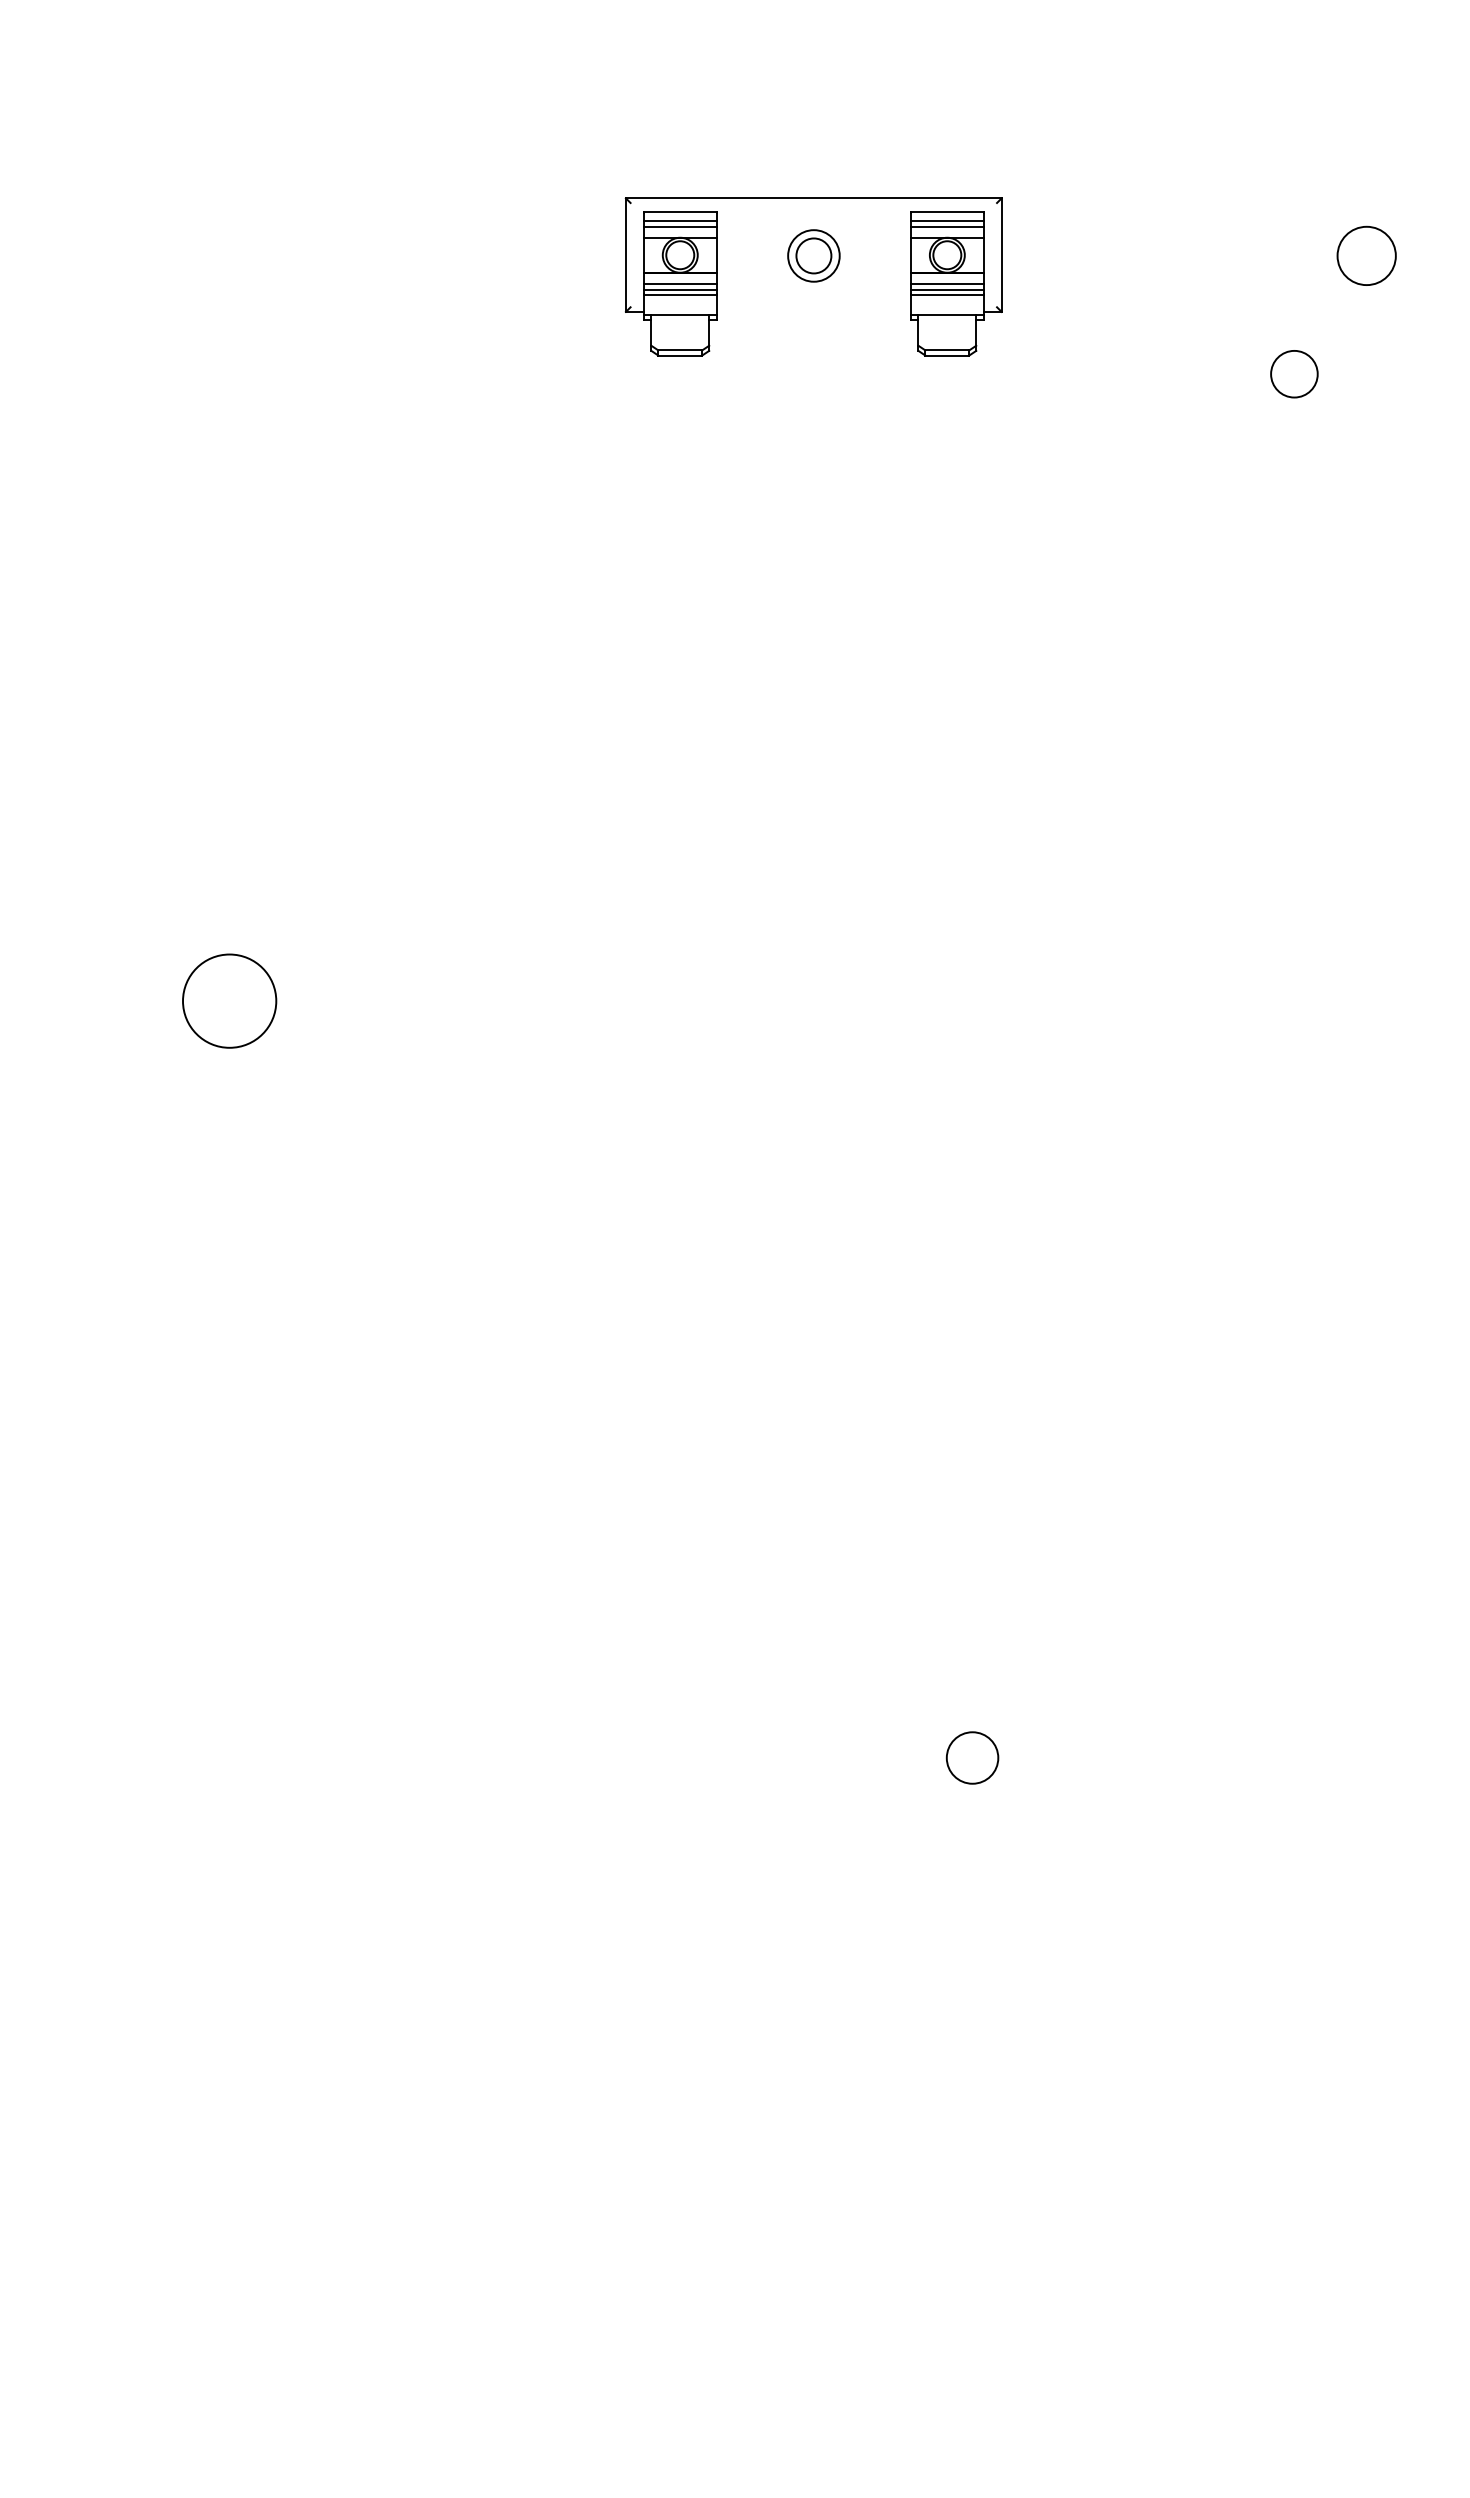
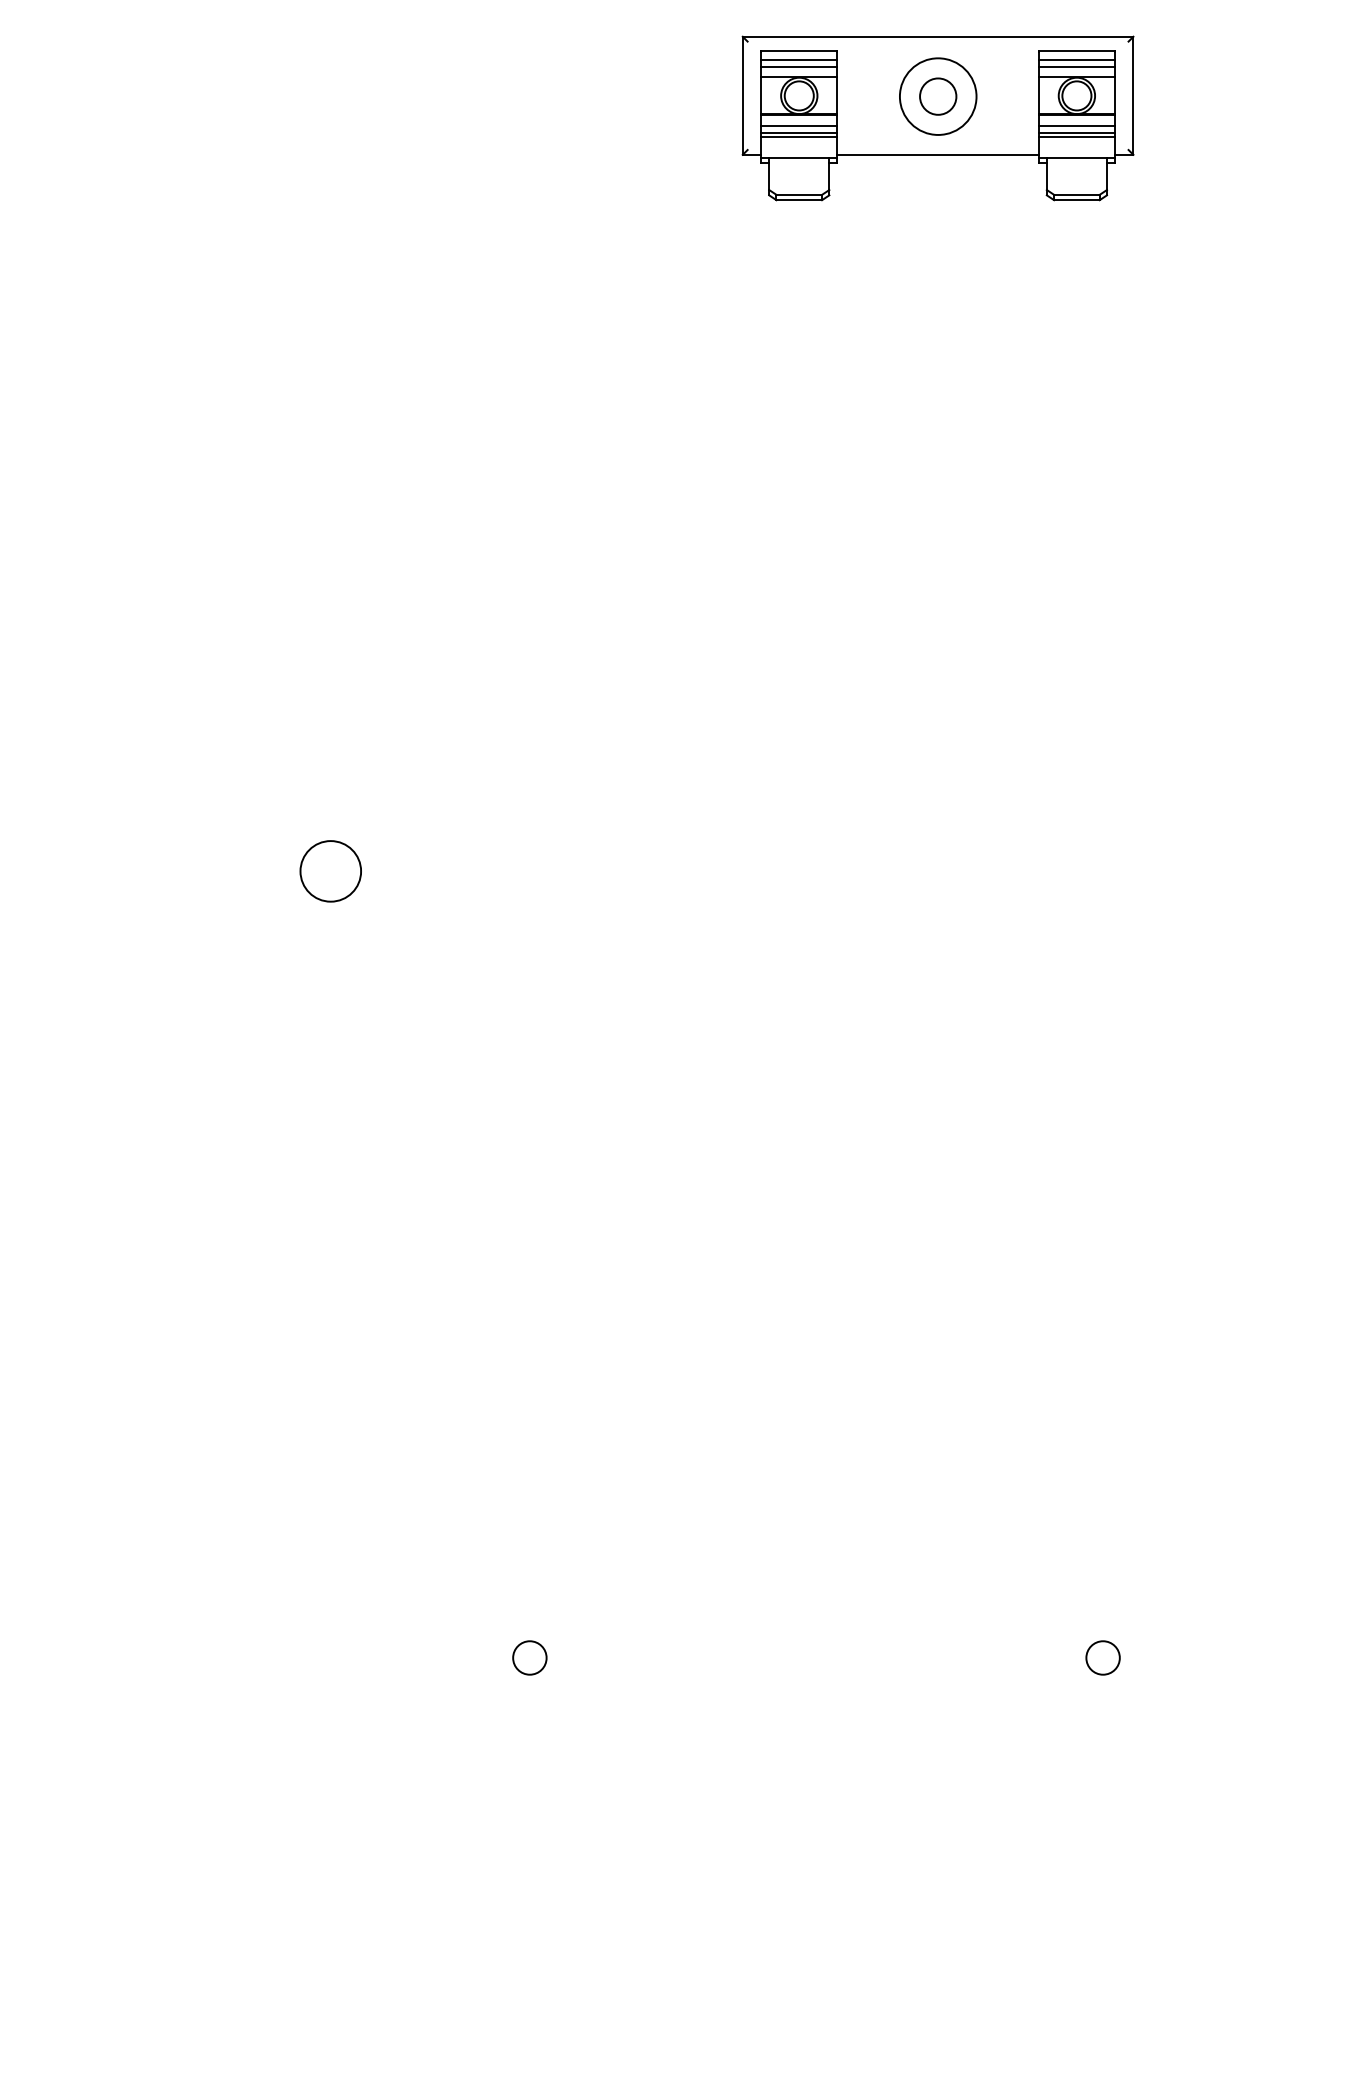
circle: (813, 255) -> (937, 96), size x1.43
line: (813, 311) -> (937, 154), added
circle: (229, 1001) -> (330, 871), size x0.62
circle: (421, 1757) -> (530, 1657), added
circle: (972, 1757) -> (1103, 1657), size x0.62

